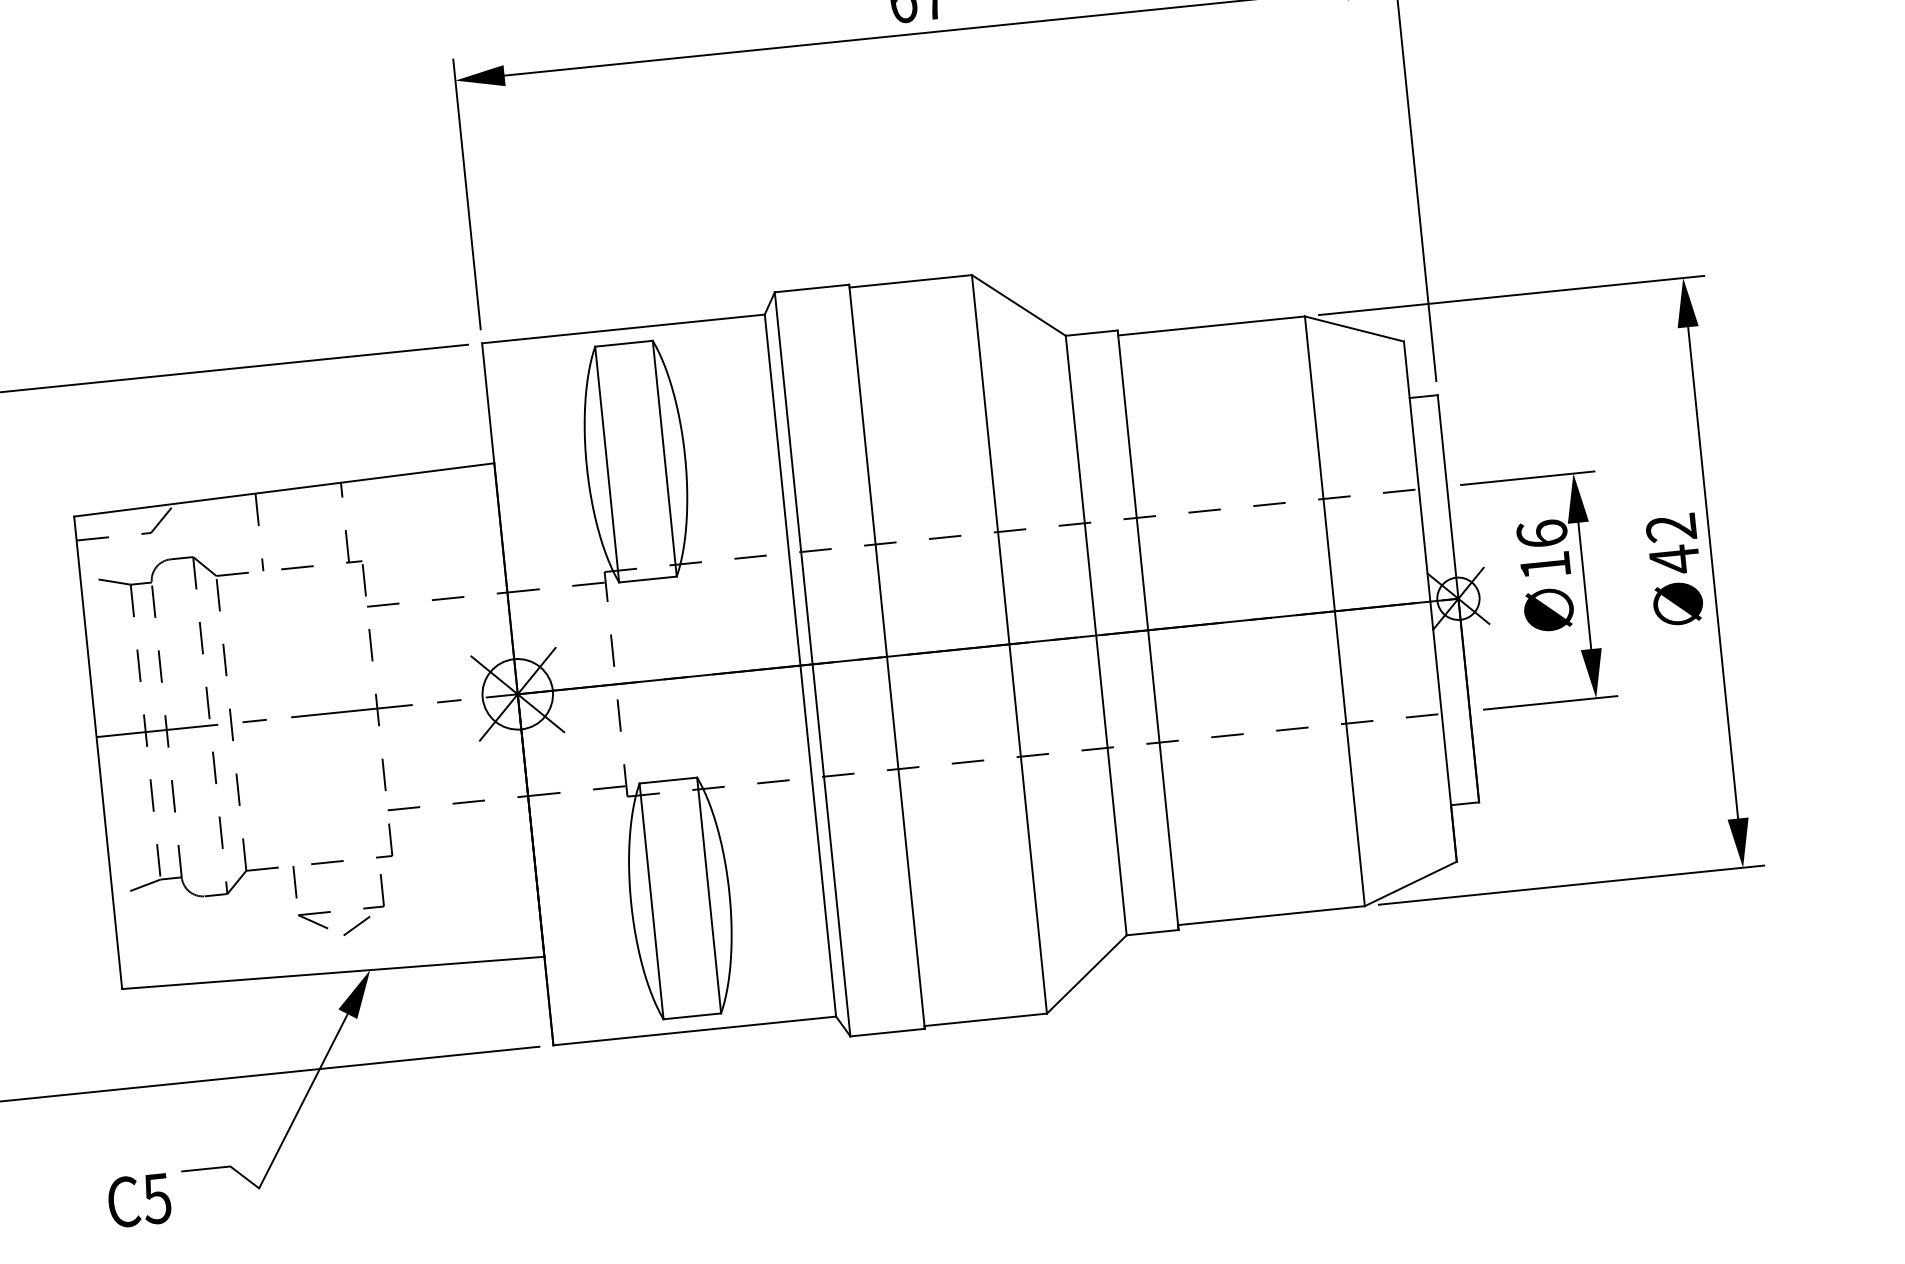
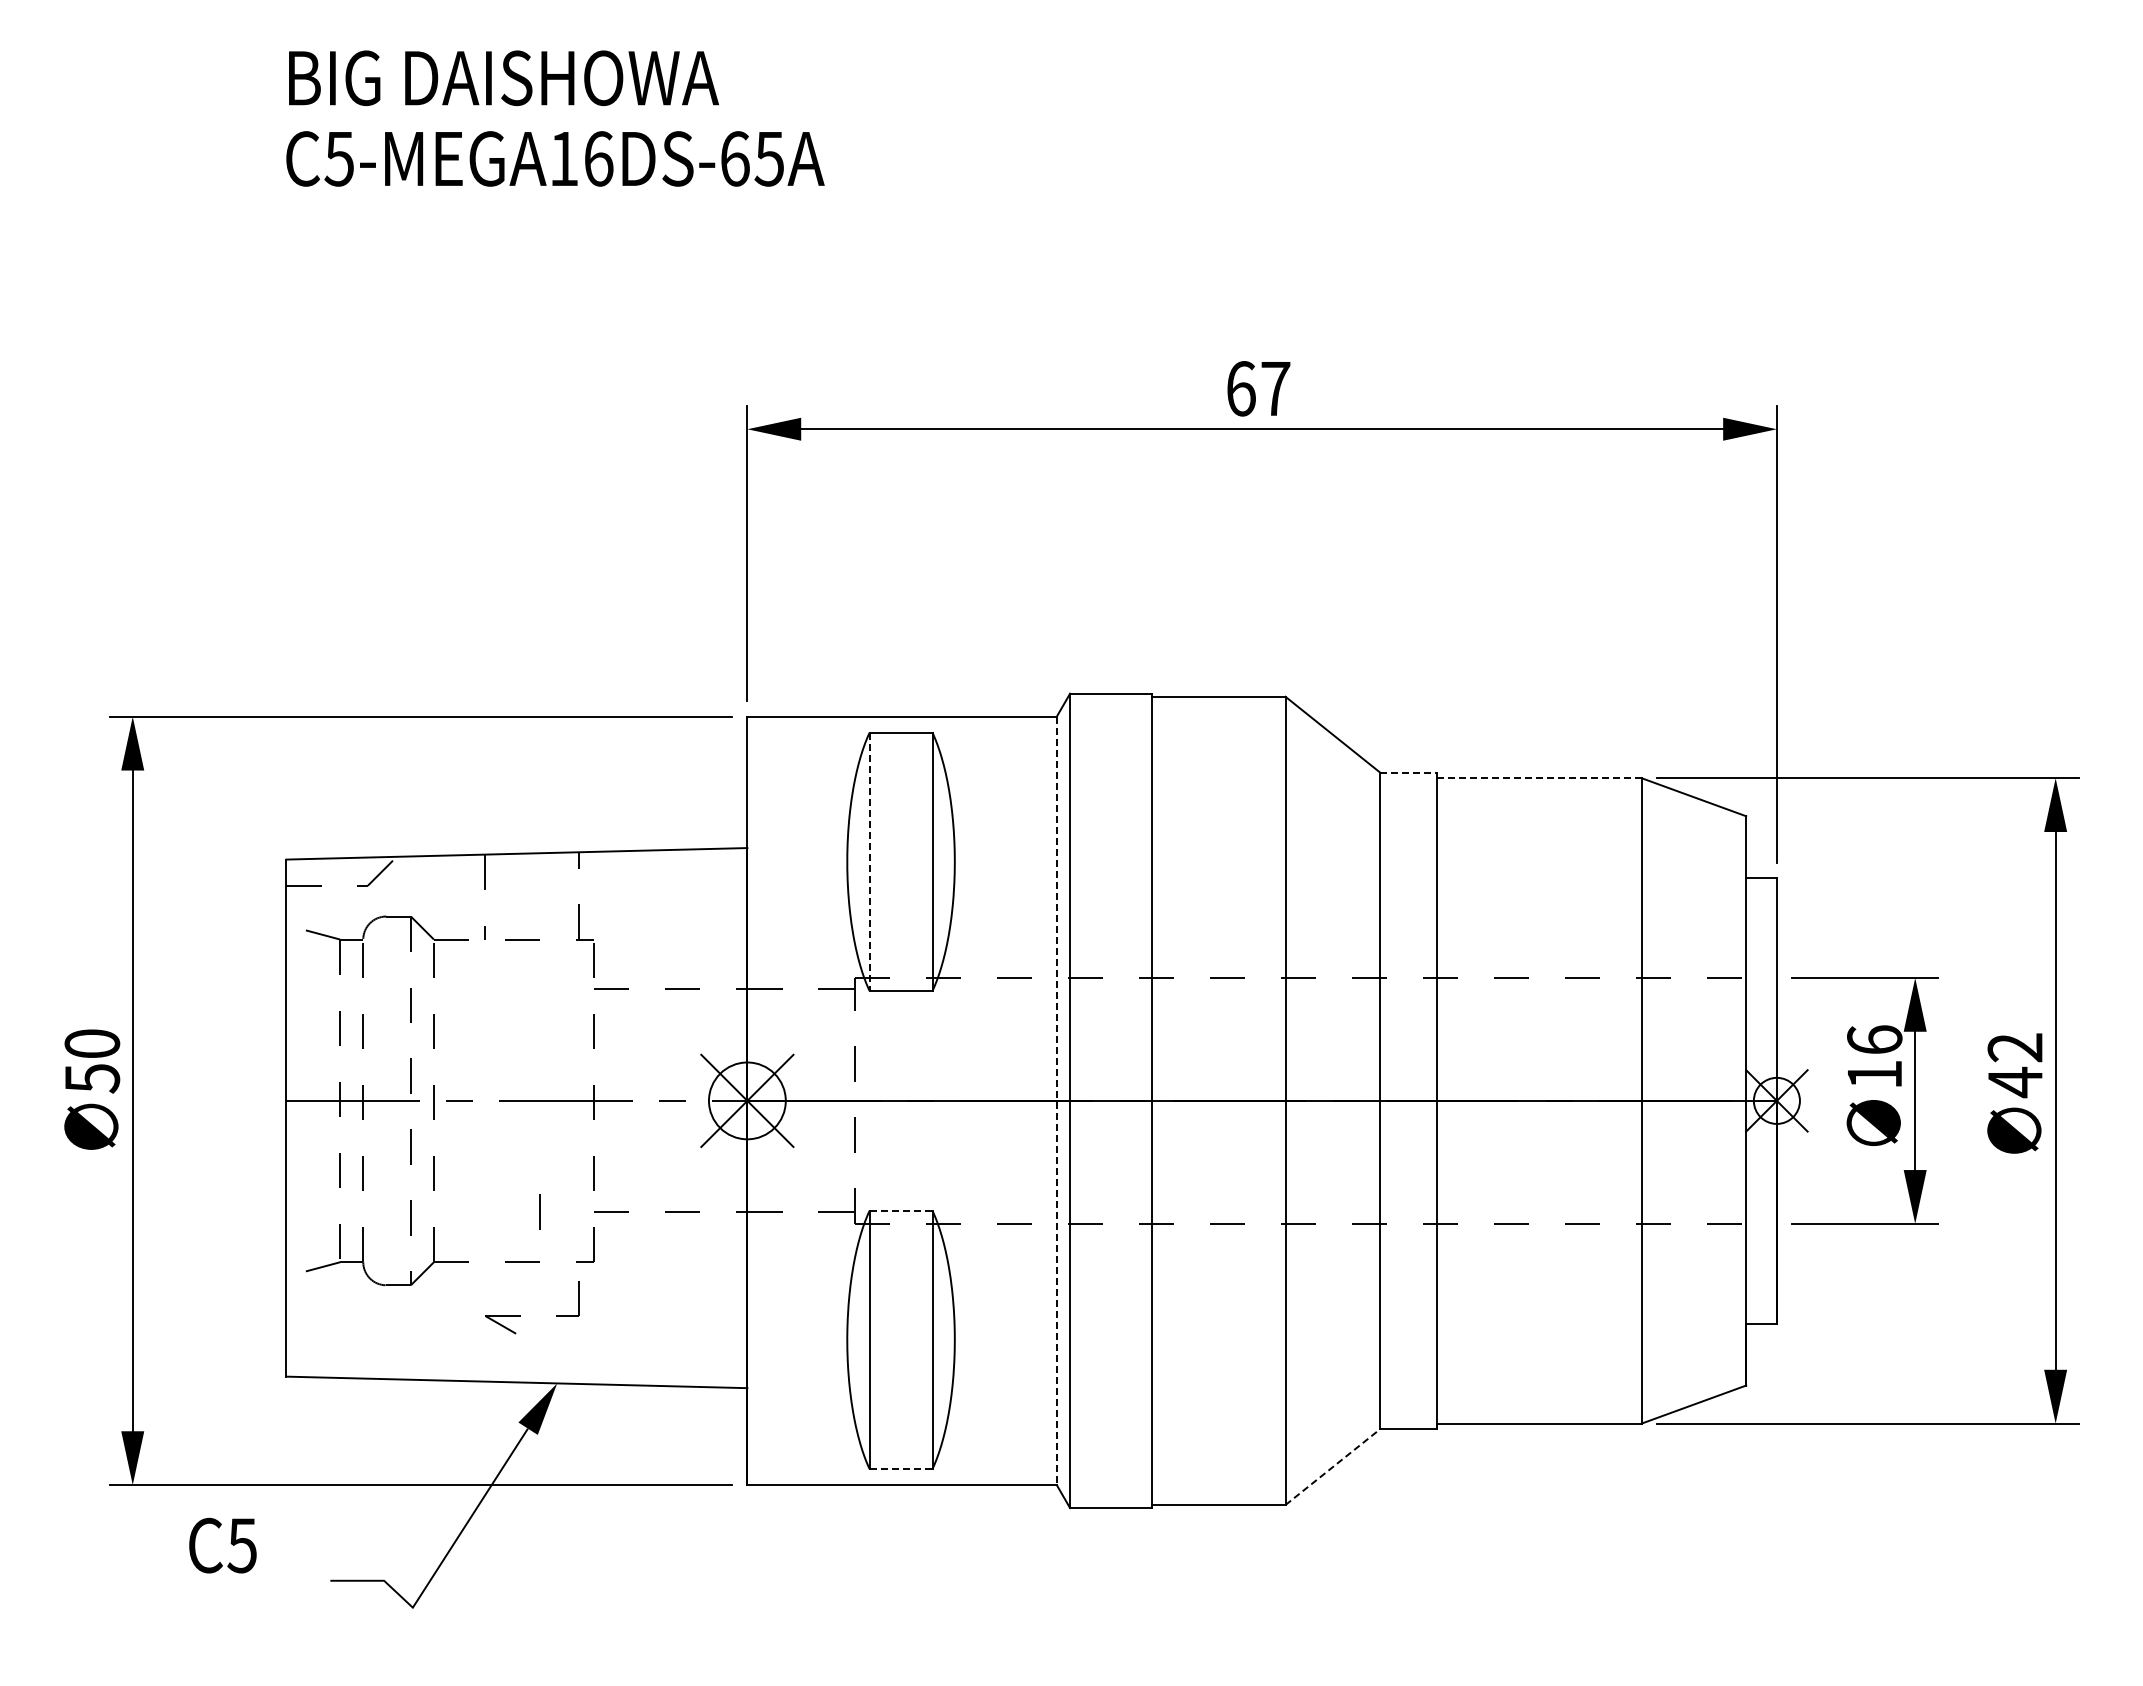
line: (1212, 326) -> (1540, 778), solid -> dashed
line: (1092, 332) -> (1409, 772), solid -> dashed
line: (607, 465) -> (869, 862), solid -> dashed
line: (800, 666) -> (1056, 1101), solid -> dashed
line: (668, 780) -> (901, 1210), solid -> dashed
line: (294, 881) -> (539, 1211), moved
line: (356, 925) -> (547, 1333), removed
line: (1087, 974) -> (1333, 1467), solid -> dashed
line: (692, 1015) -> (901, 1468), solid -> dashed
text: (139, 1200) -> (222, 1545), moved

